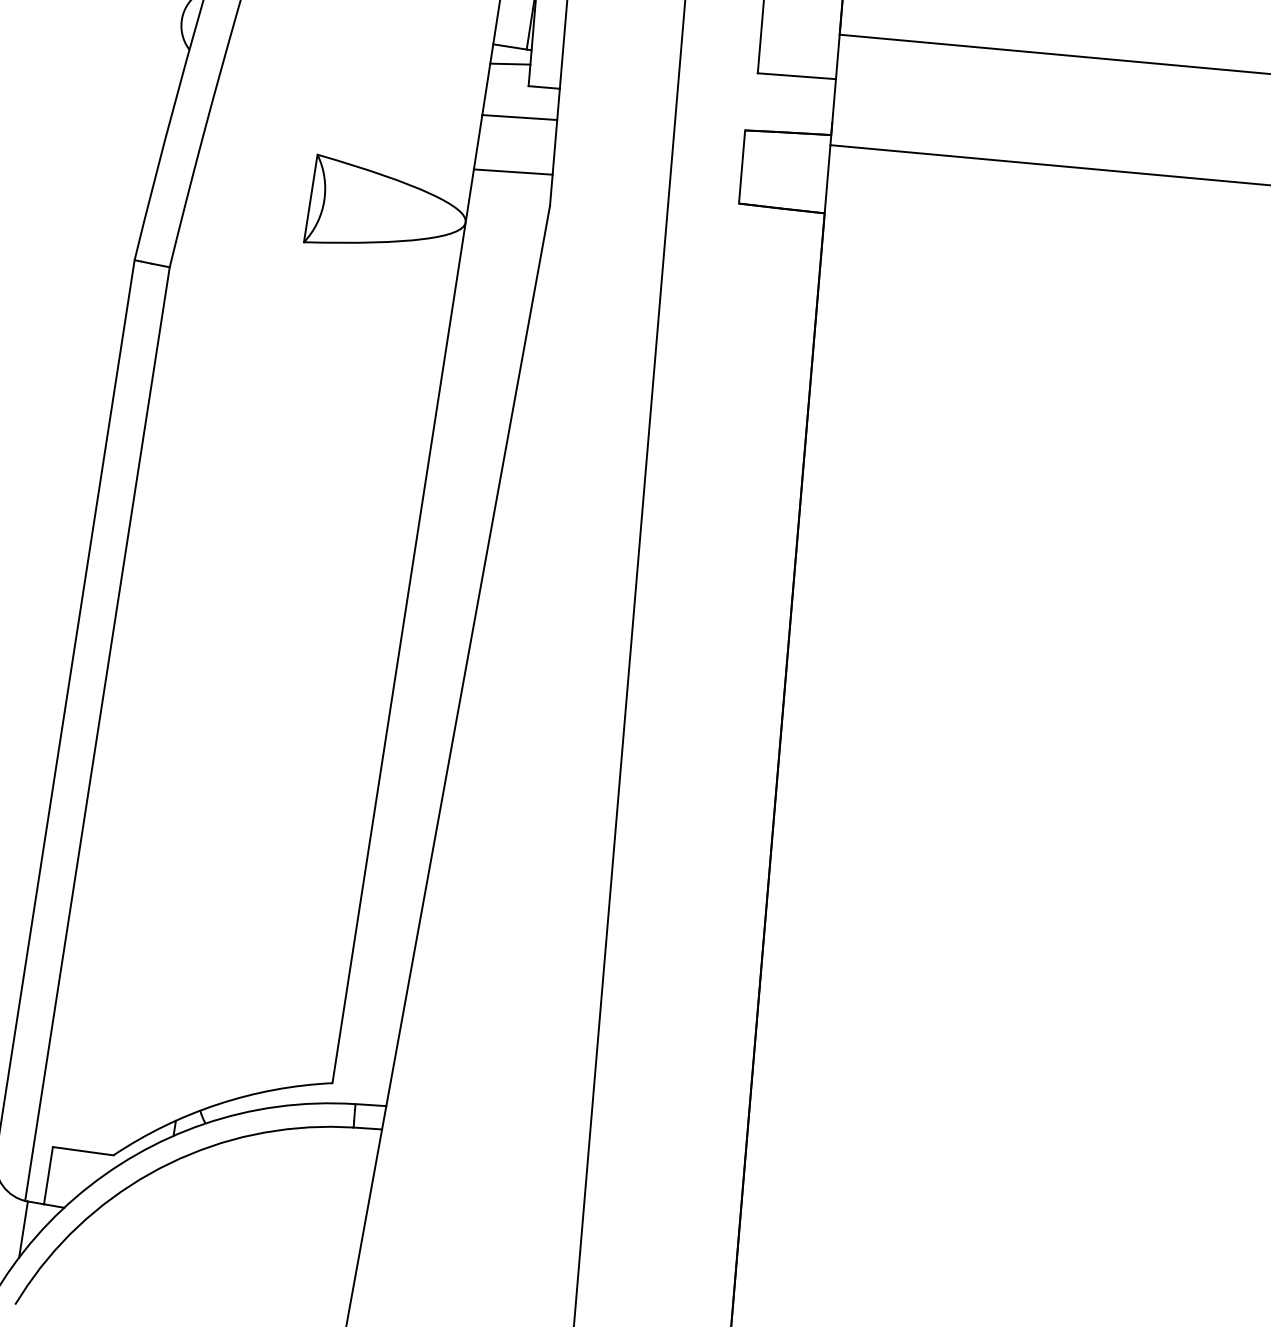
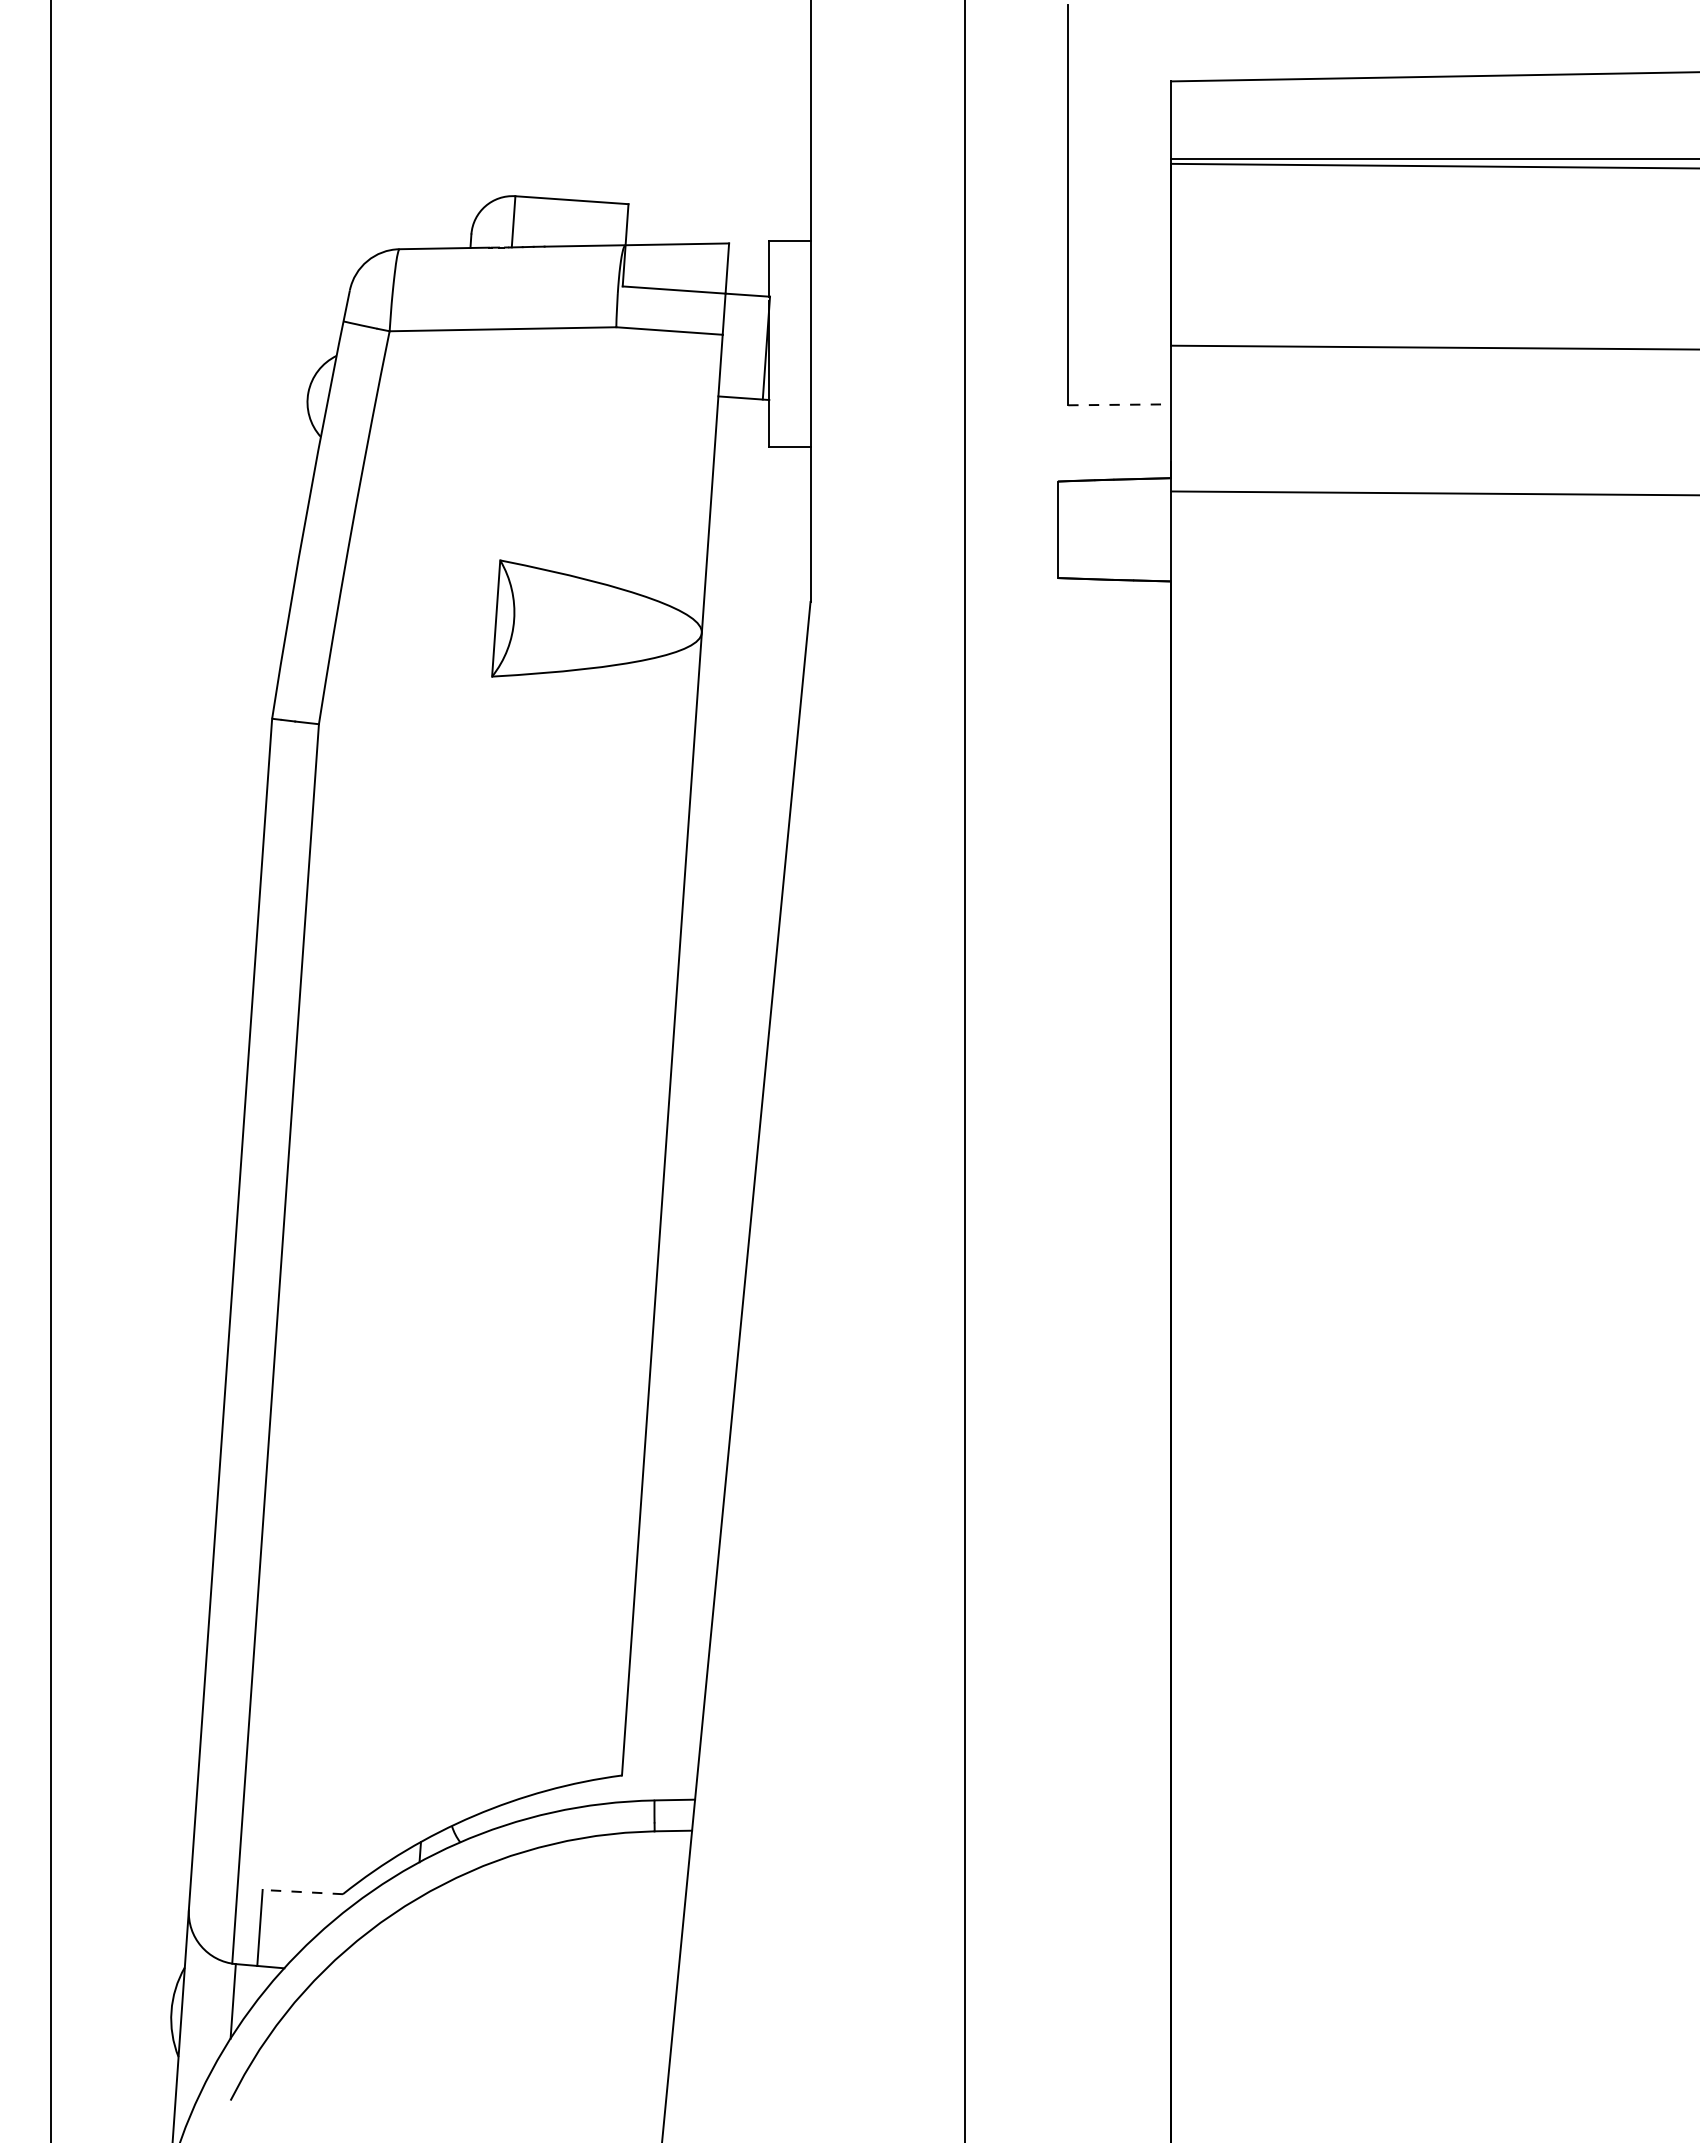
line: (510, 64) -> (742, 420), removed
line: (796, 75) -> (1119, 404), solid -> dashed
line: (519, 117) -> (760, 489), removed
line: (513, 171) -> (758, 561), removed
line: (82, 1151) -> (302, 1892), solid -> dashed

